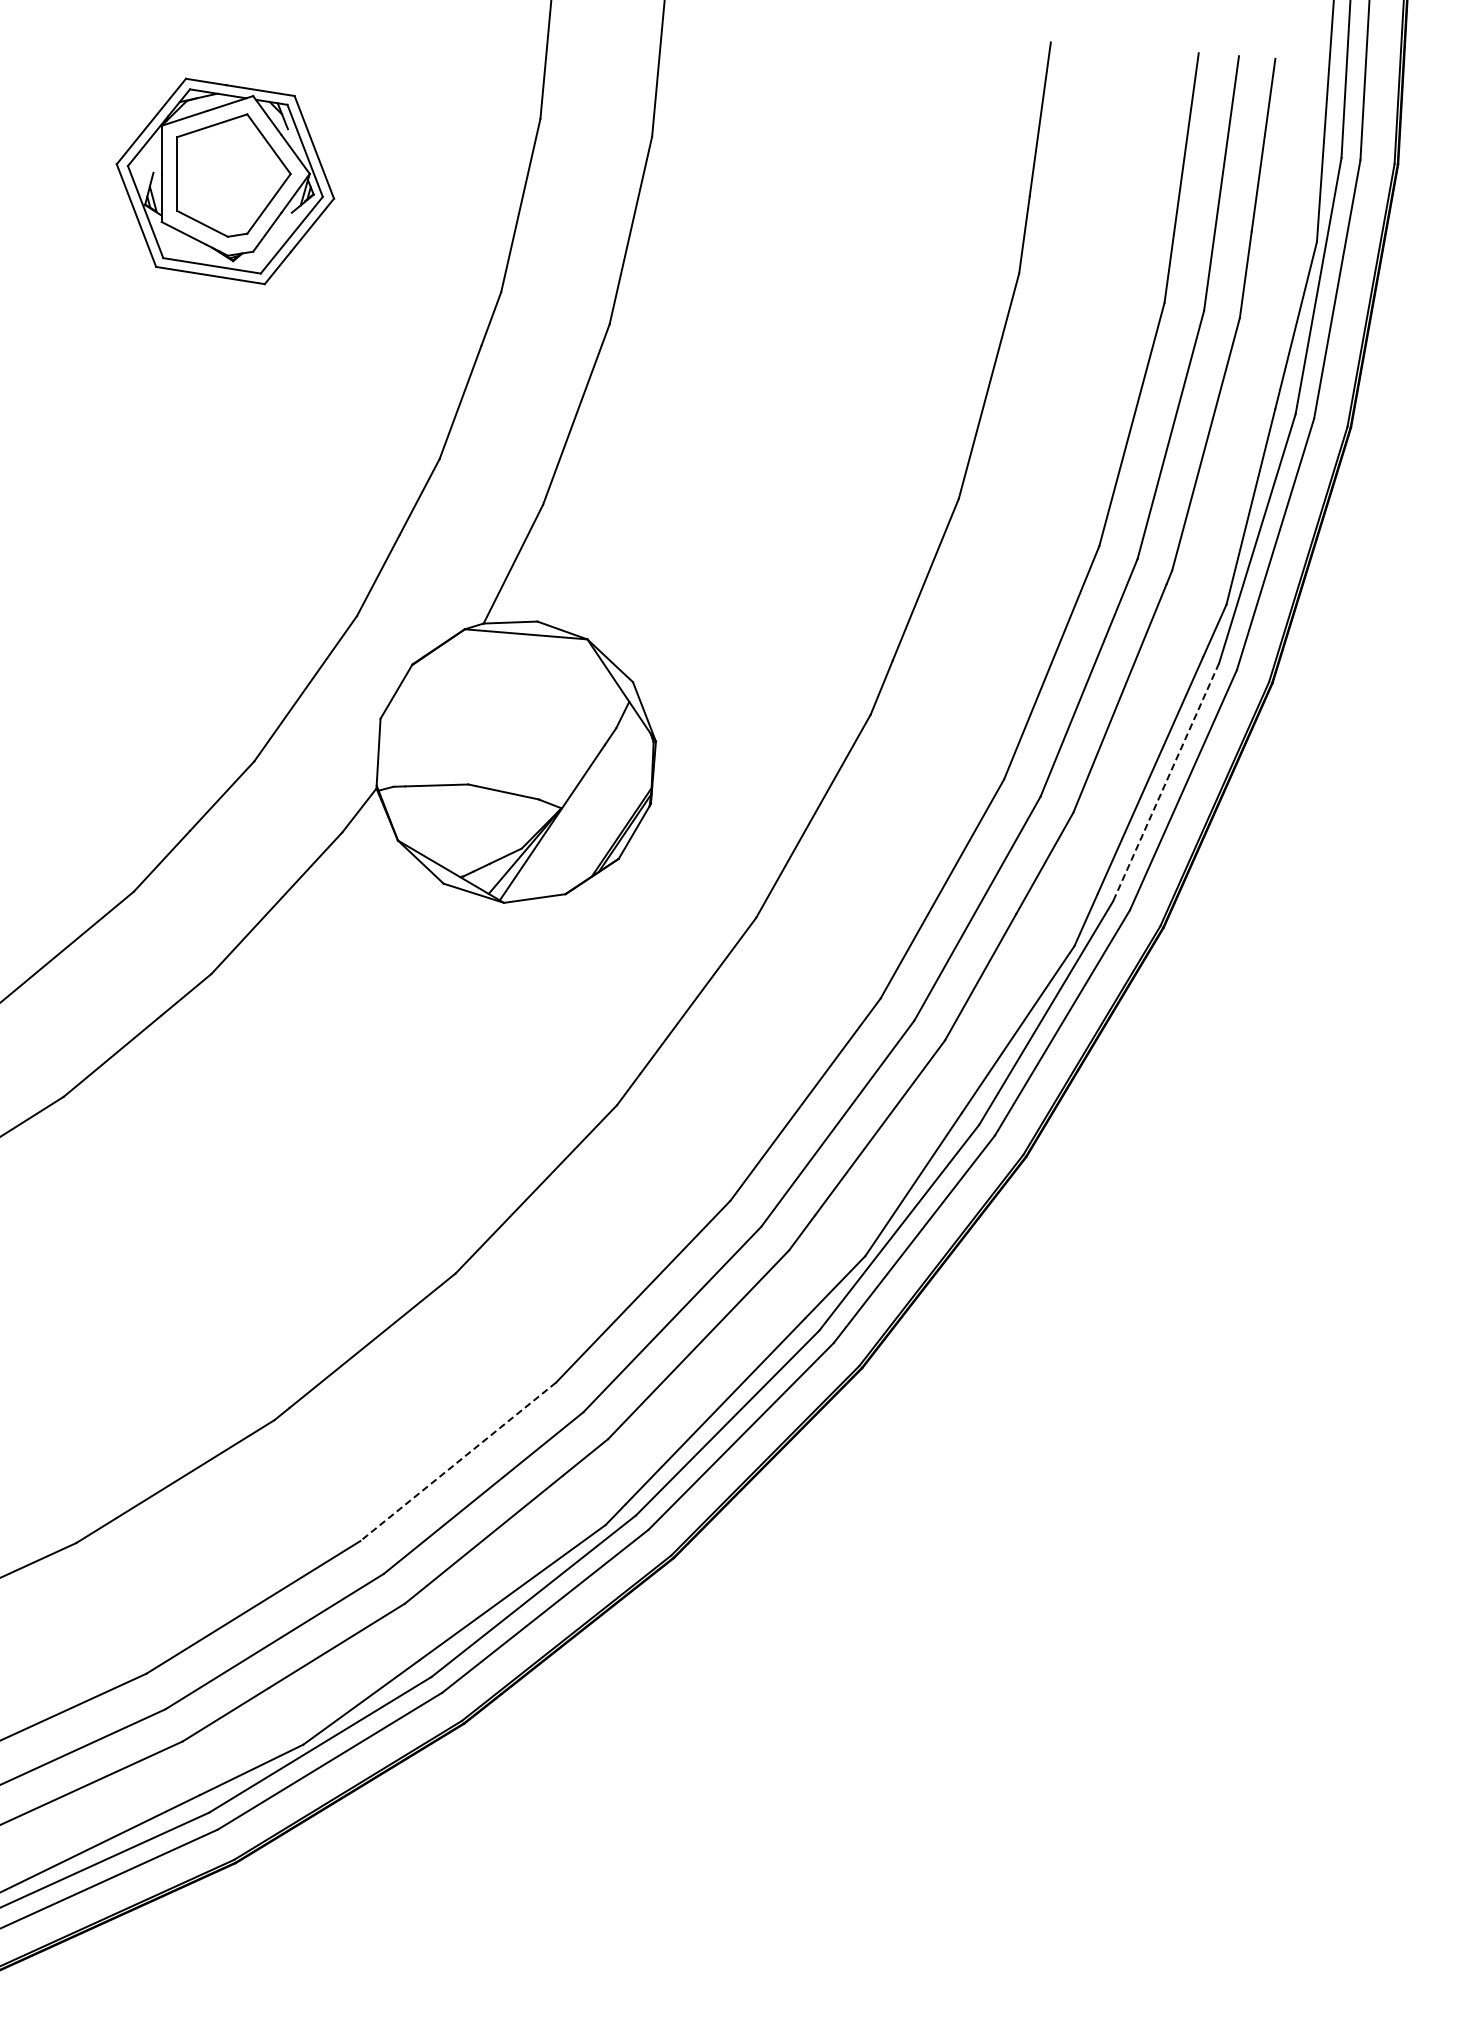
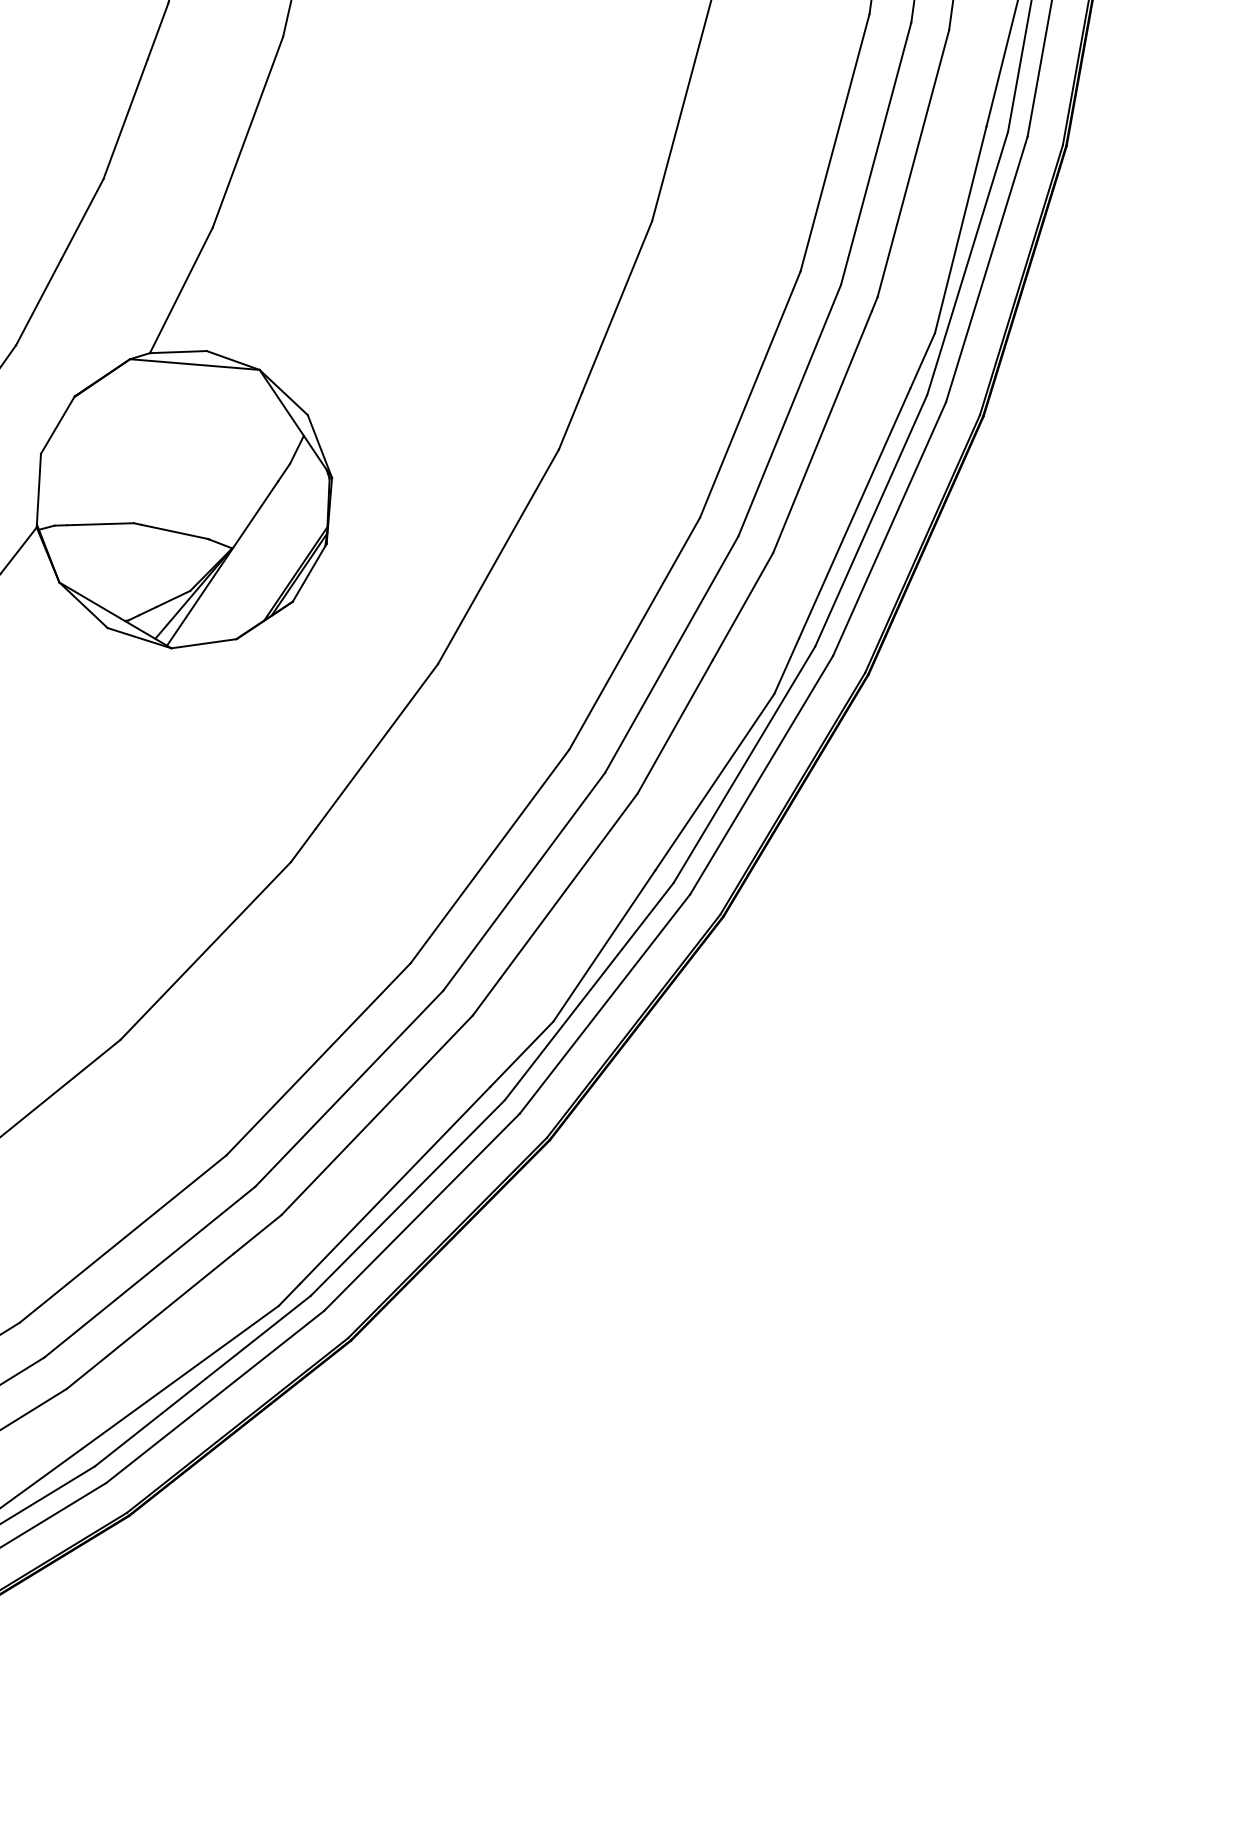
line: (1165, 782) -> (870, 521), dashed -> solid
line: (458, 1461) -> (123, 1238), dashed -> solid

